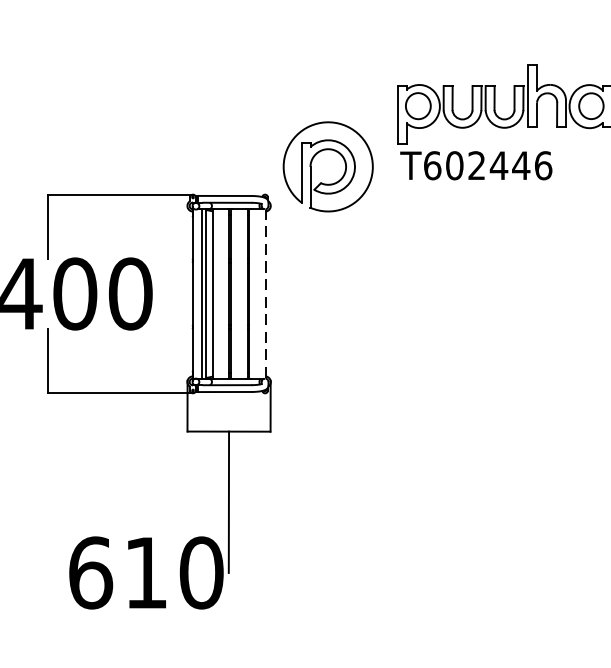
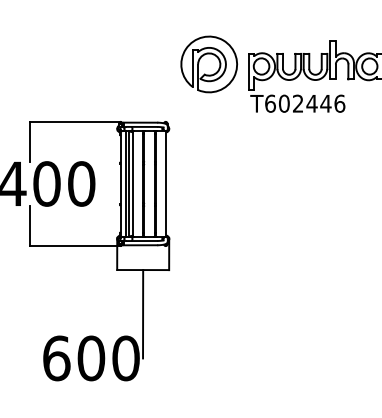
part: (327, 166) -> (208, 64), moved
line: (266, 293) -> (166, 183), dashed -> solid
text: (146, 573) -> (91, 358), 610 -> 600

